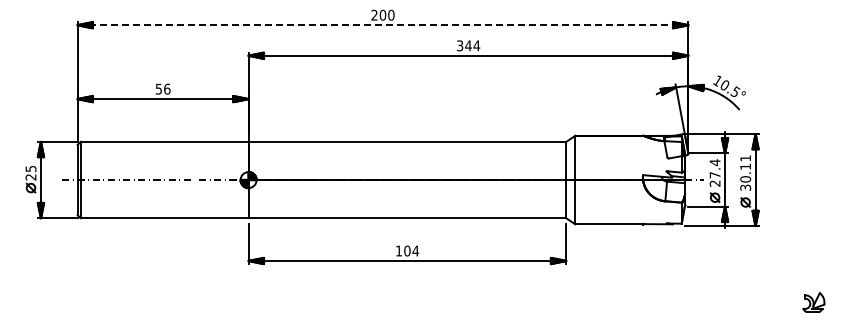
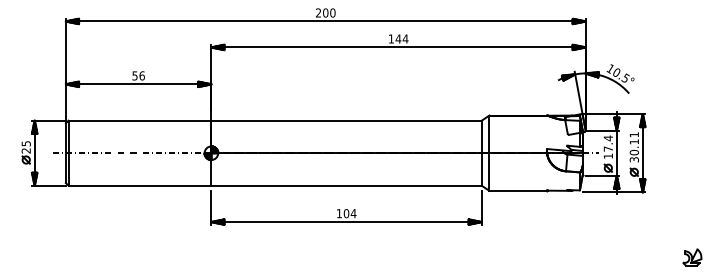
line: (383, 25) -> (326, 21), dashed -> solid
text: (460, 45) -> (391, 38), 344 -> 144
text: (714, 183) -> (607, 156), 27.4 -> 17.4

